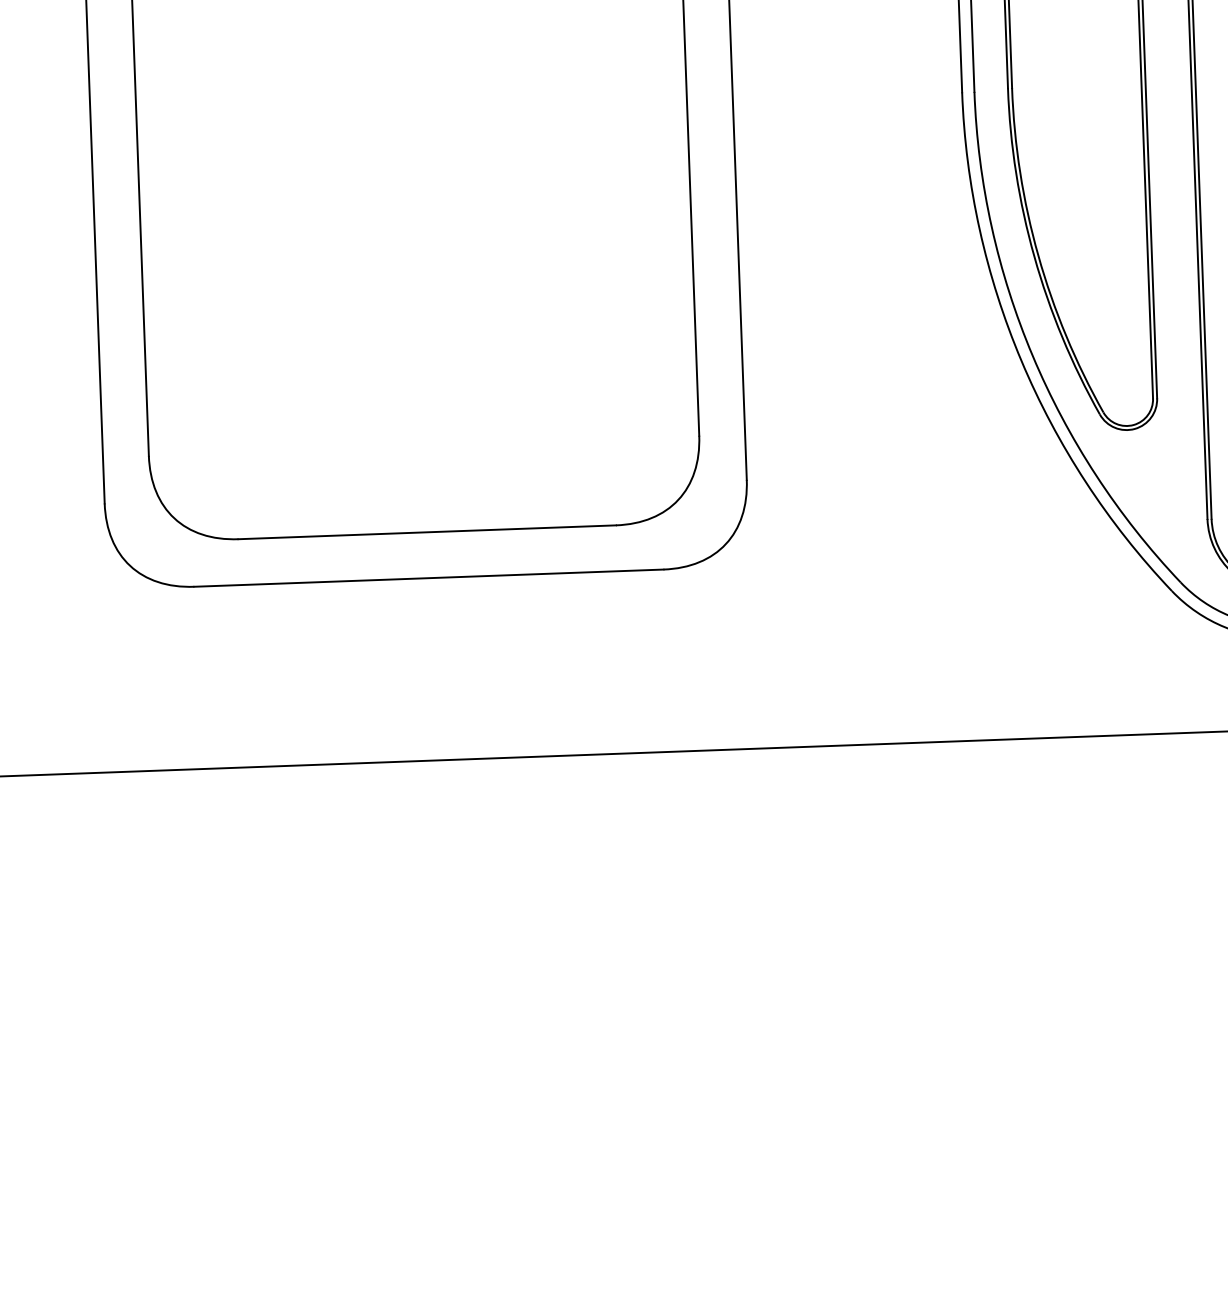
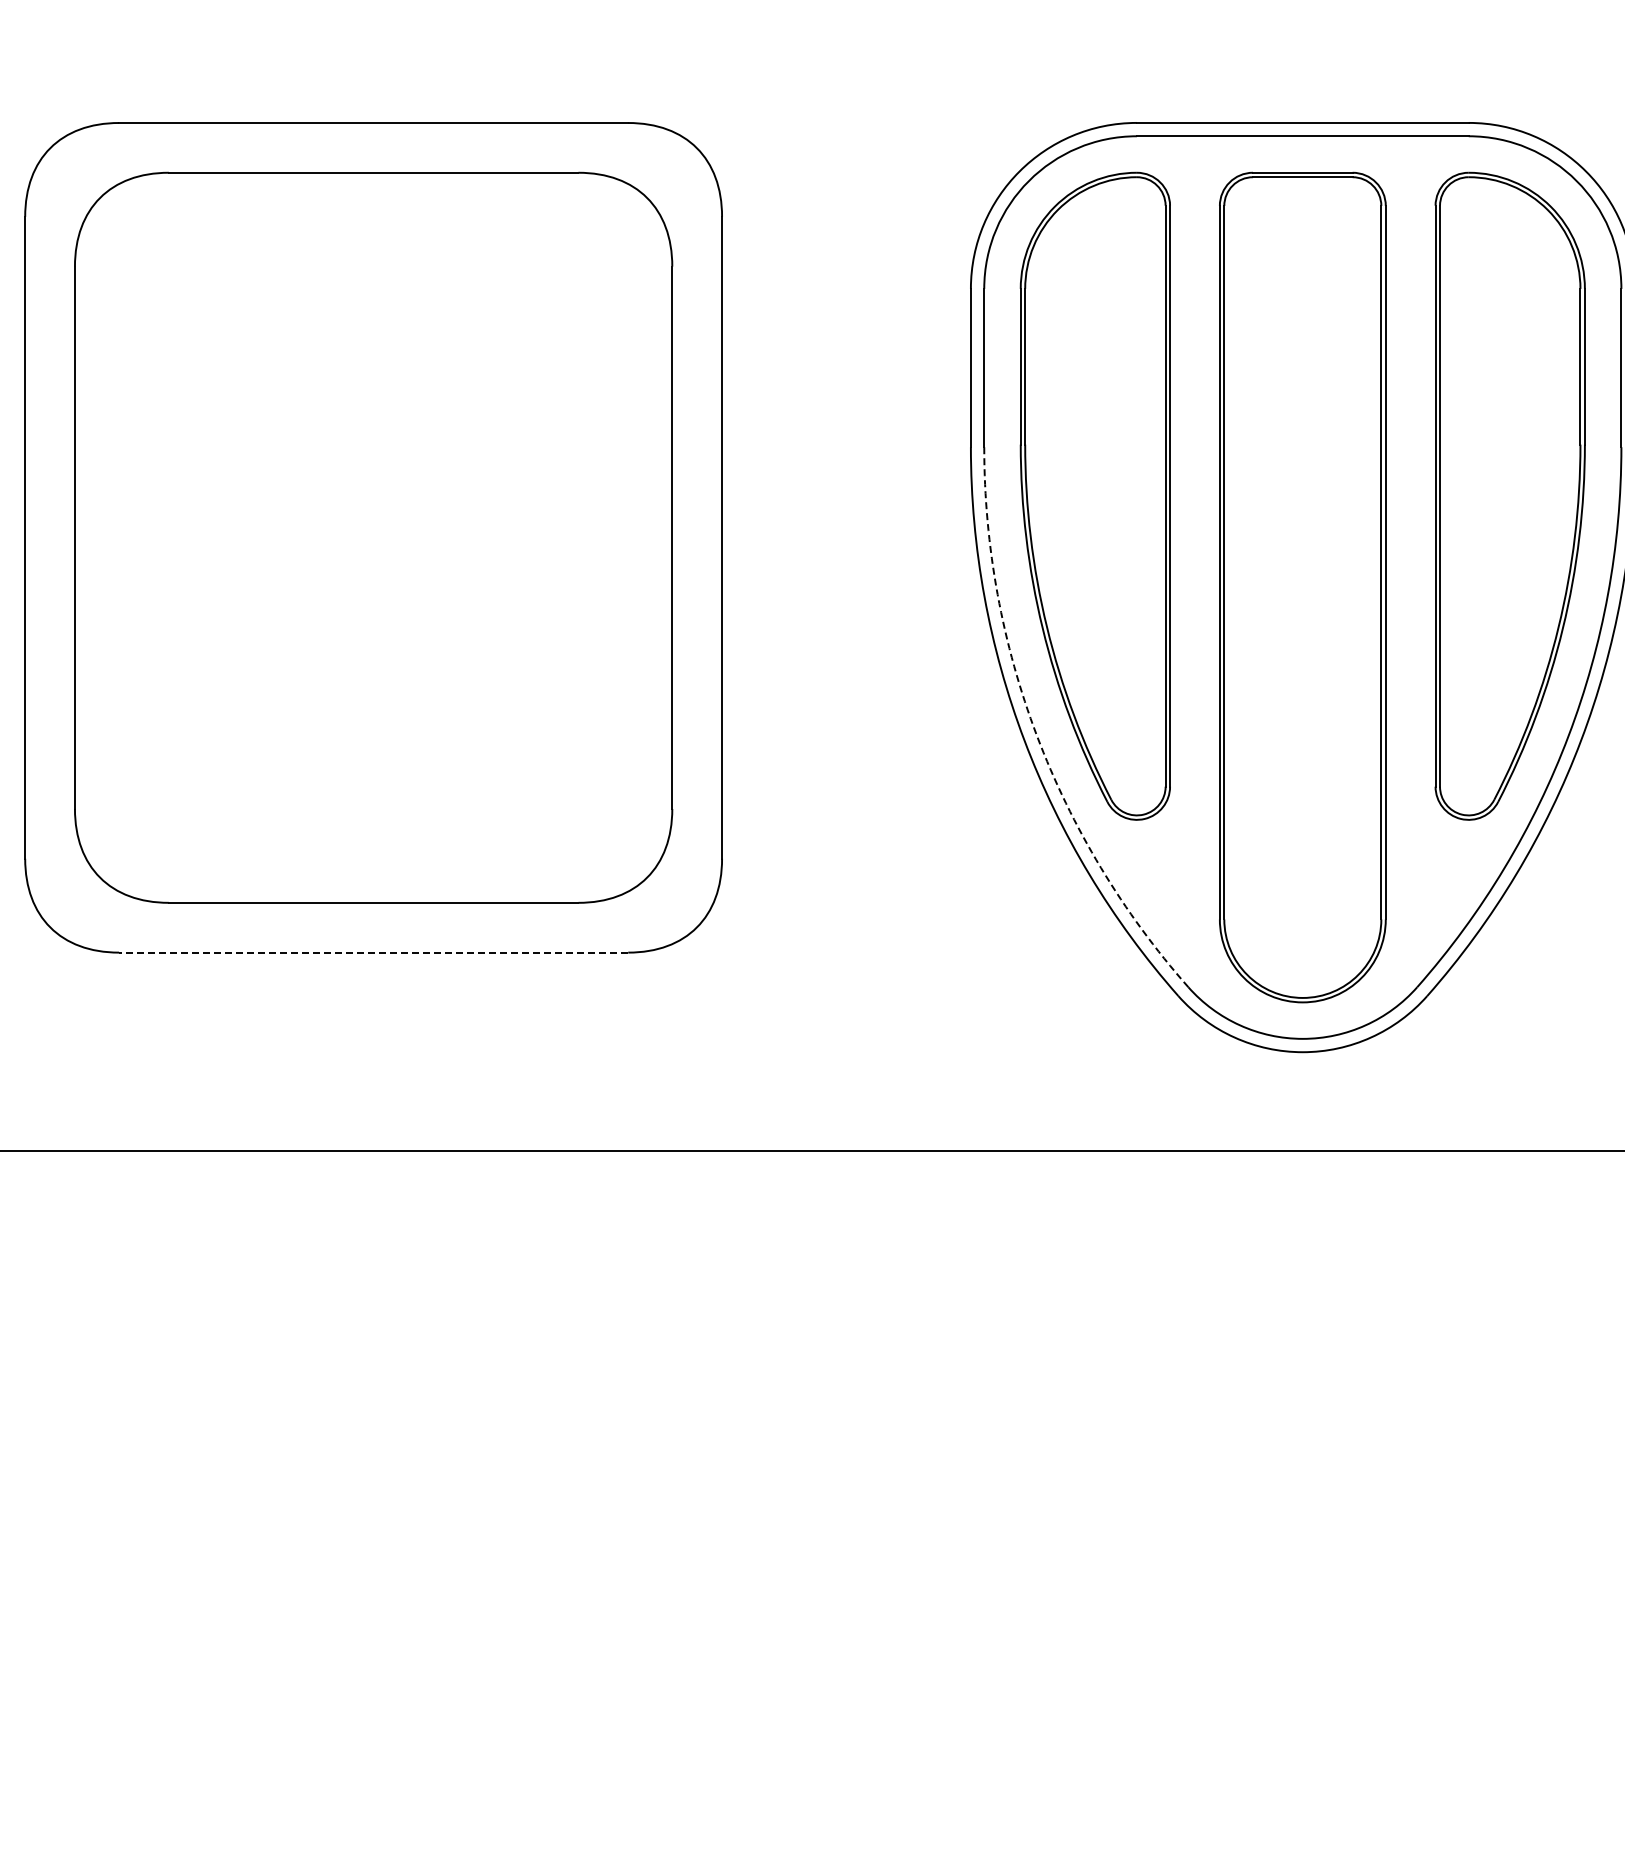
arc: (1032, 355) -> (1036, 735), solid -> dashed
line: (428, 578) -> (373, 952), solid -> dashed

